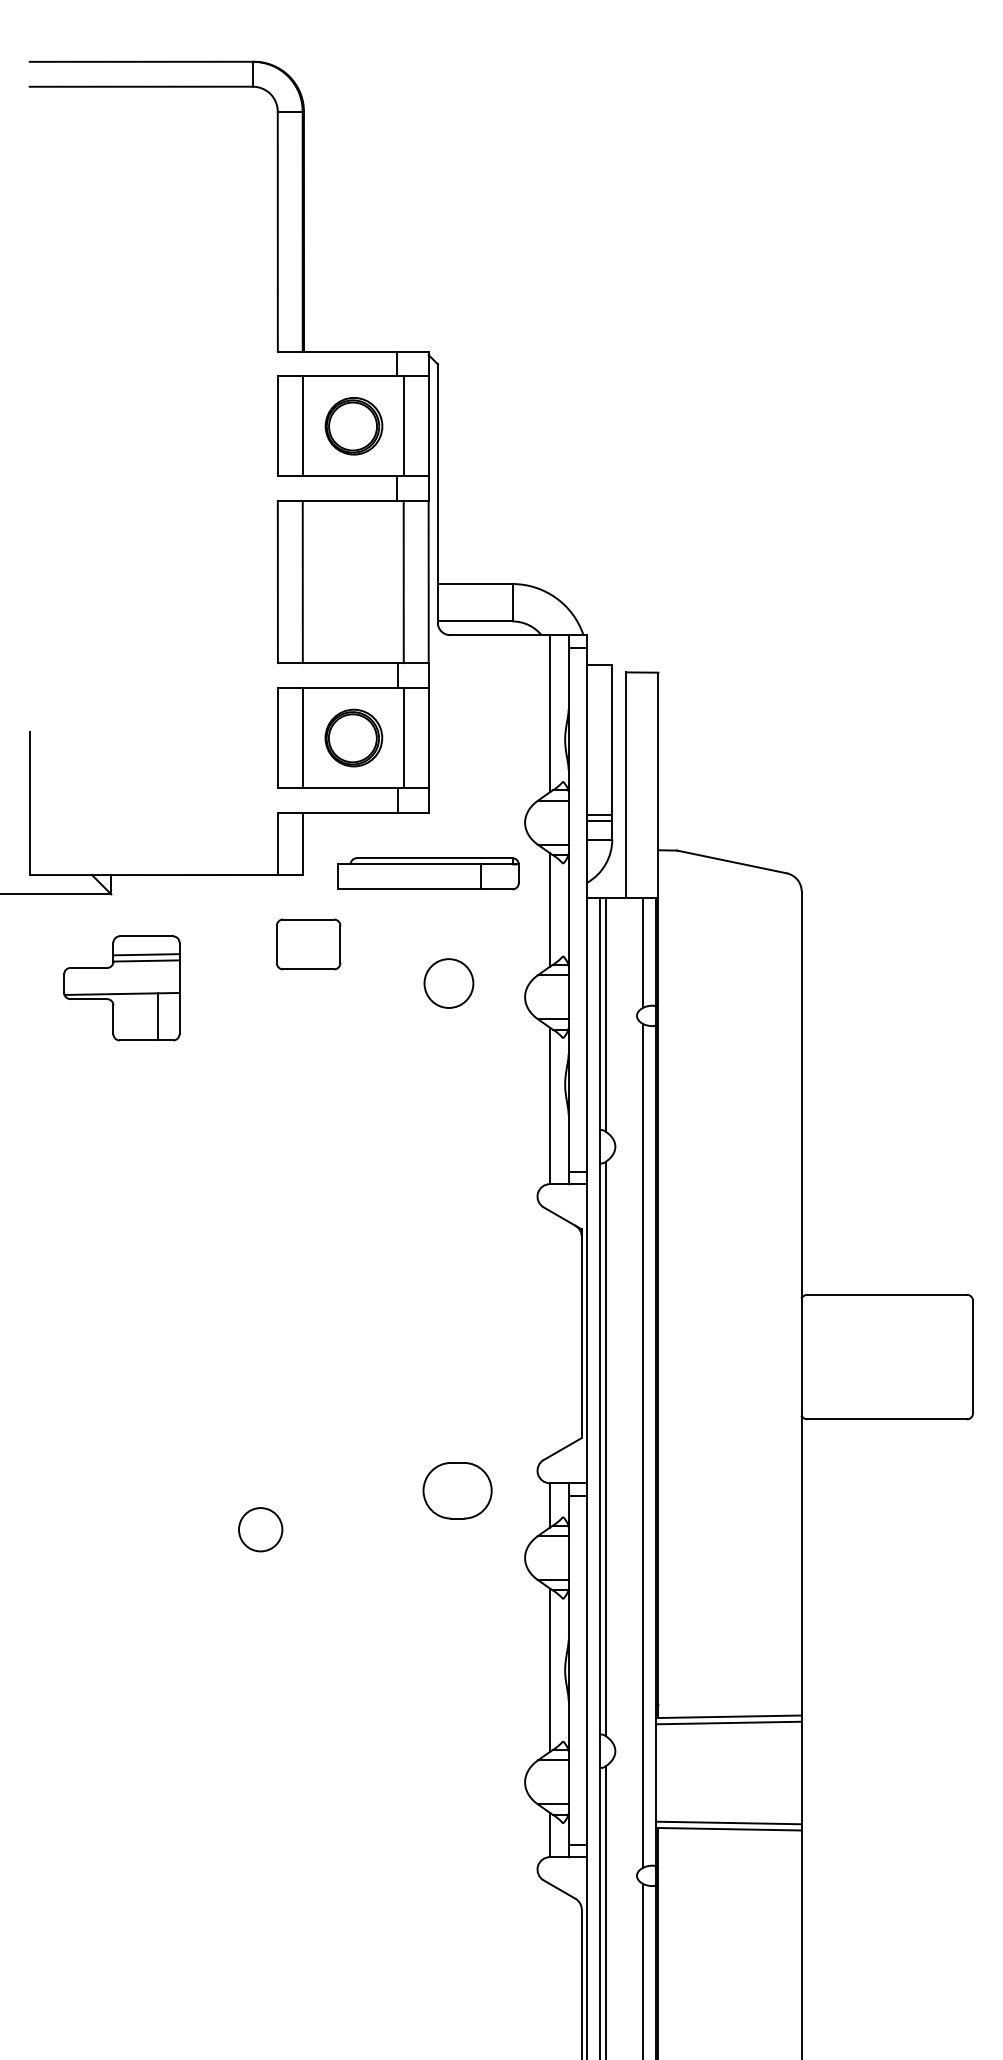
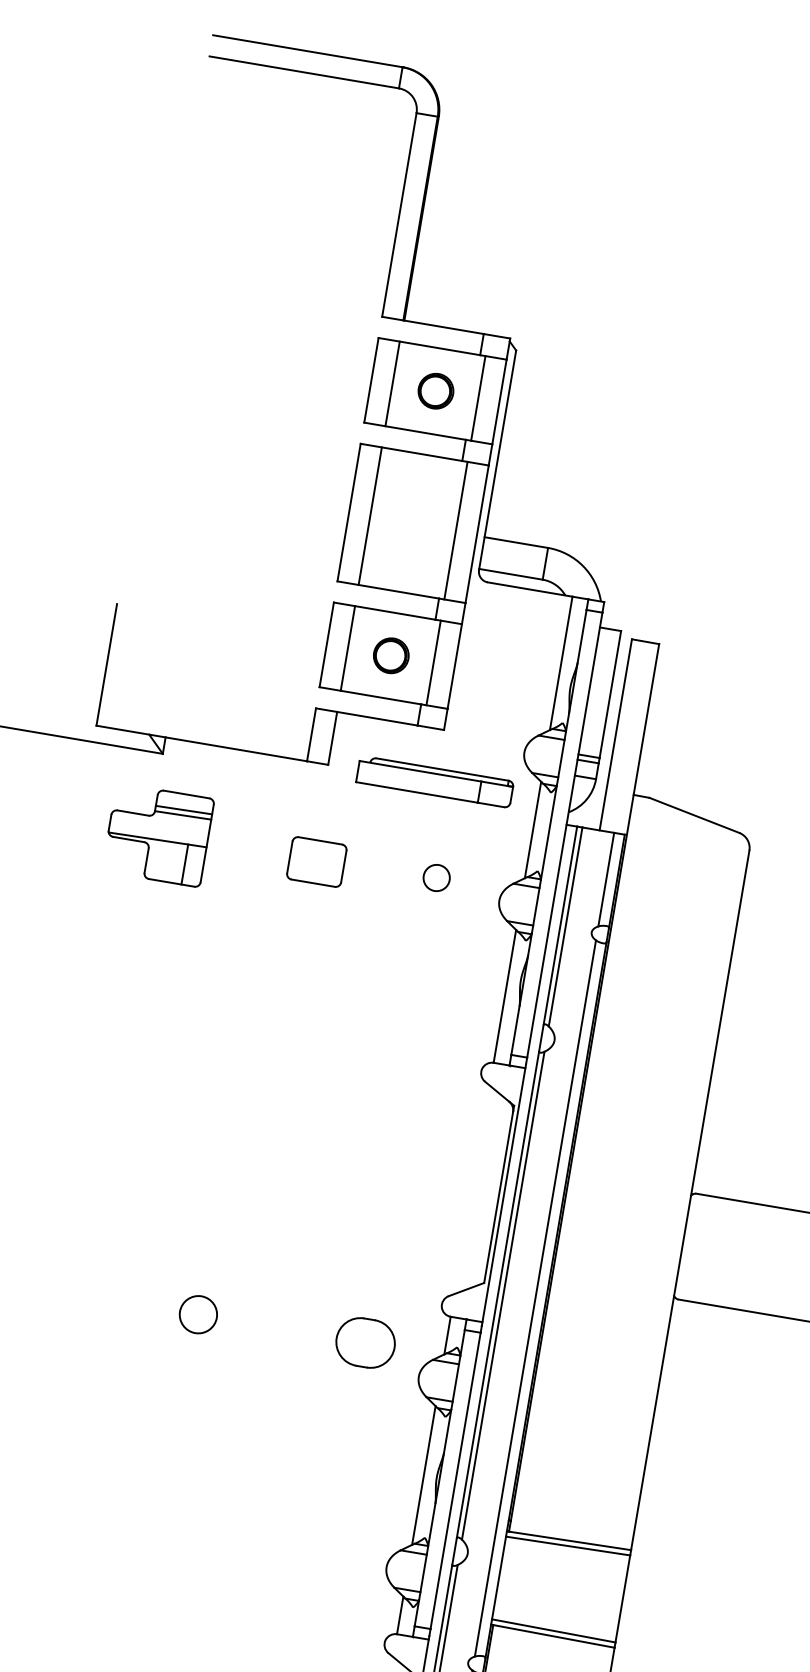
part: (353, 426) -> (435, 391), size x0.71
part: (353, 737) -> (390, 655), size x0.71
part: (308, 944) -> (316, 862), moved
circle: (448, 983) -> (436, 877), size x0.62
part: (457, 1490) -> (365, 1342), moved

